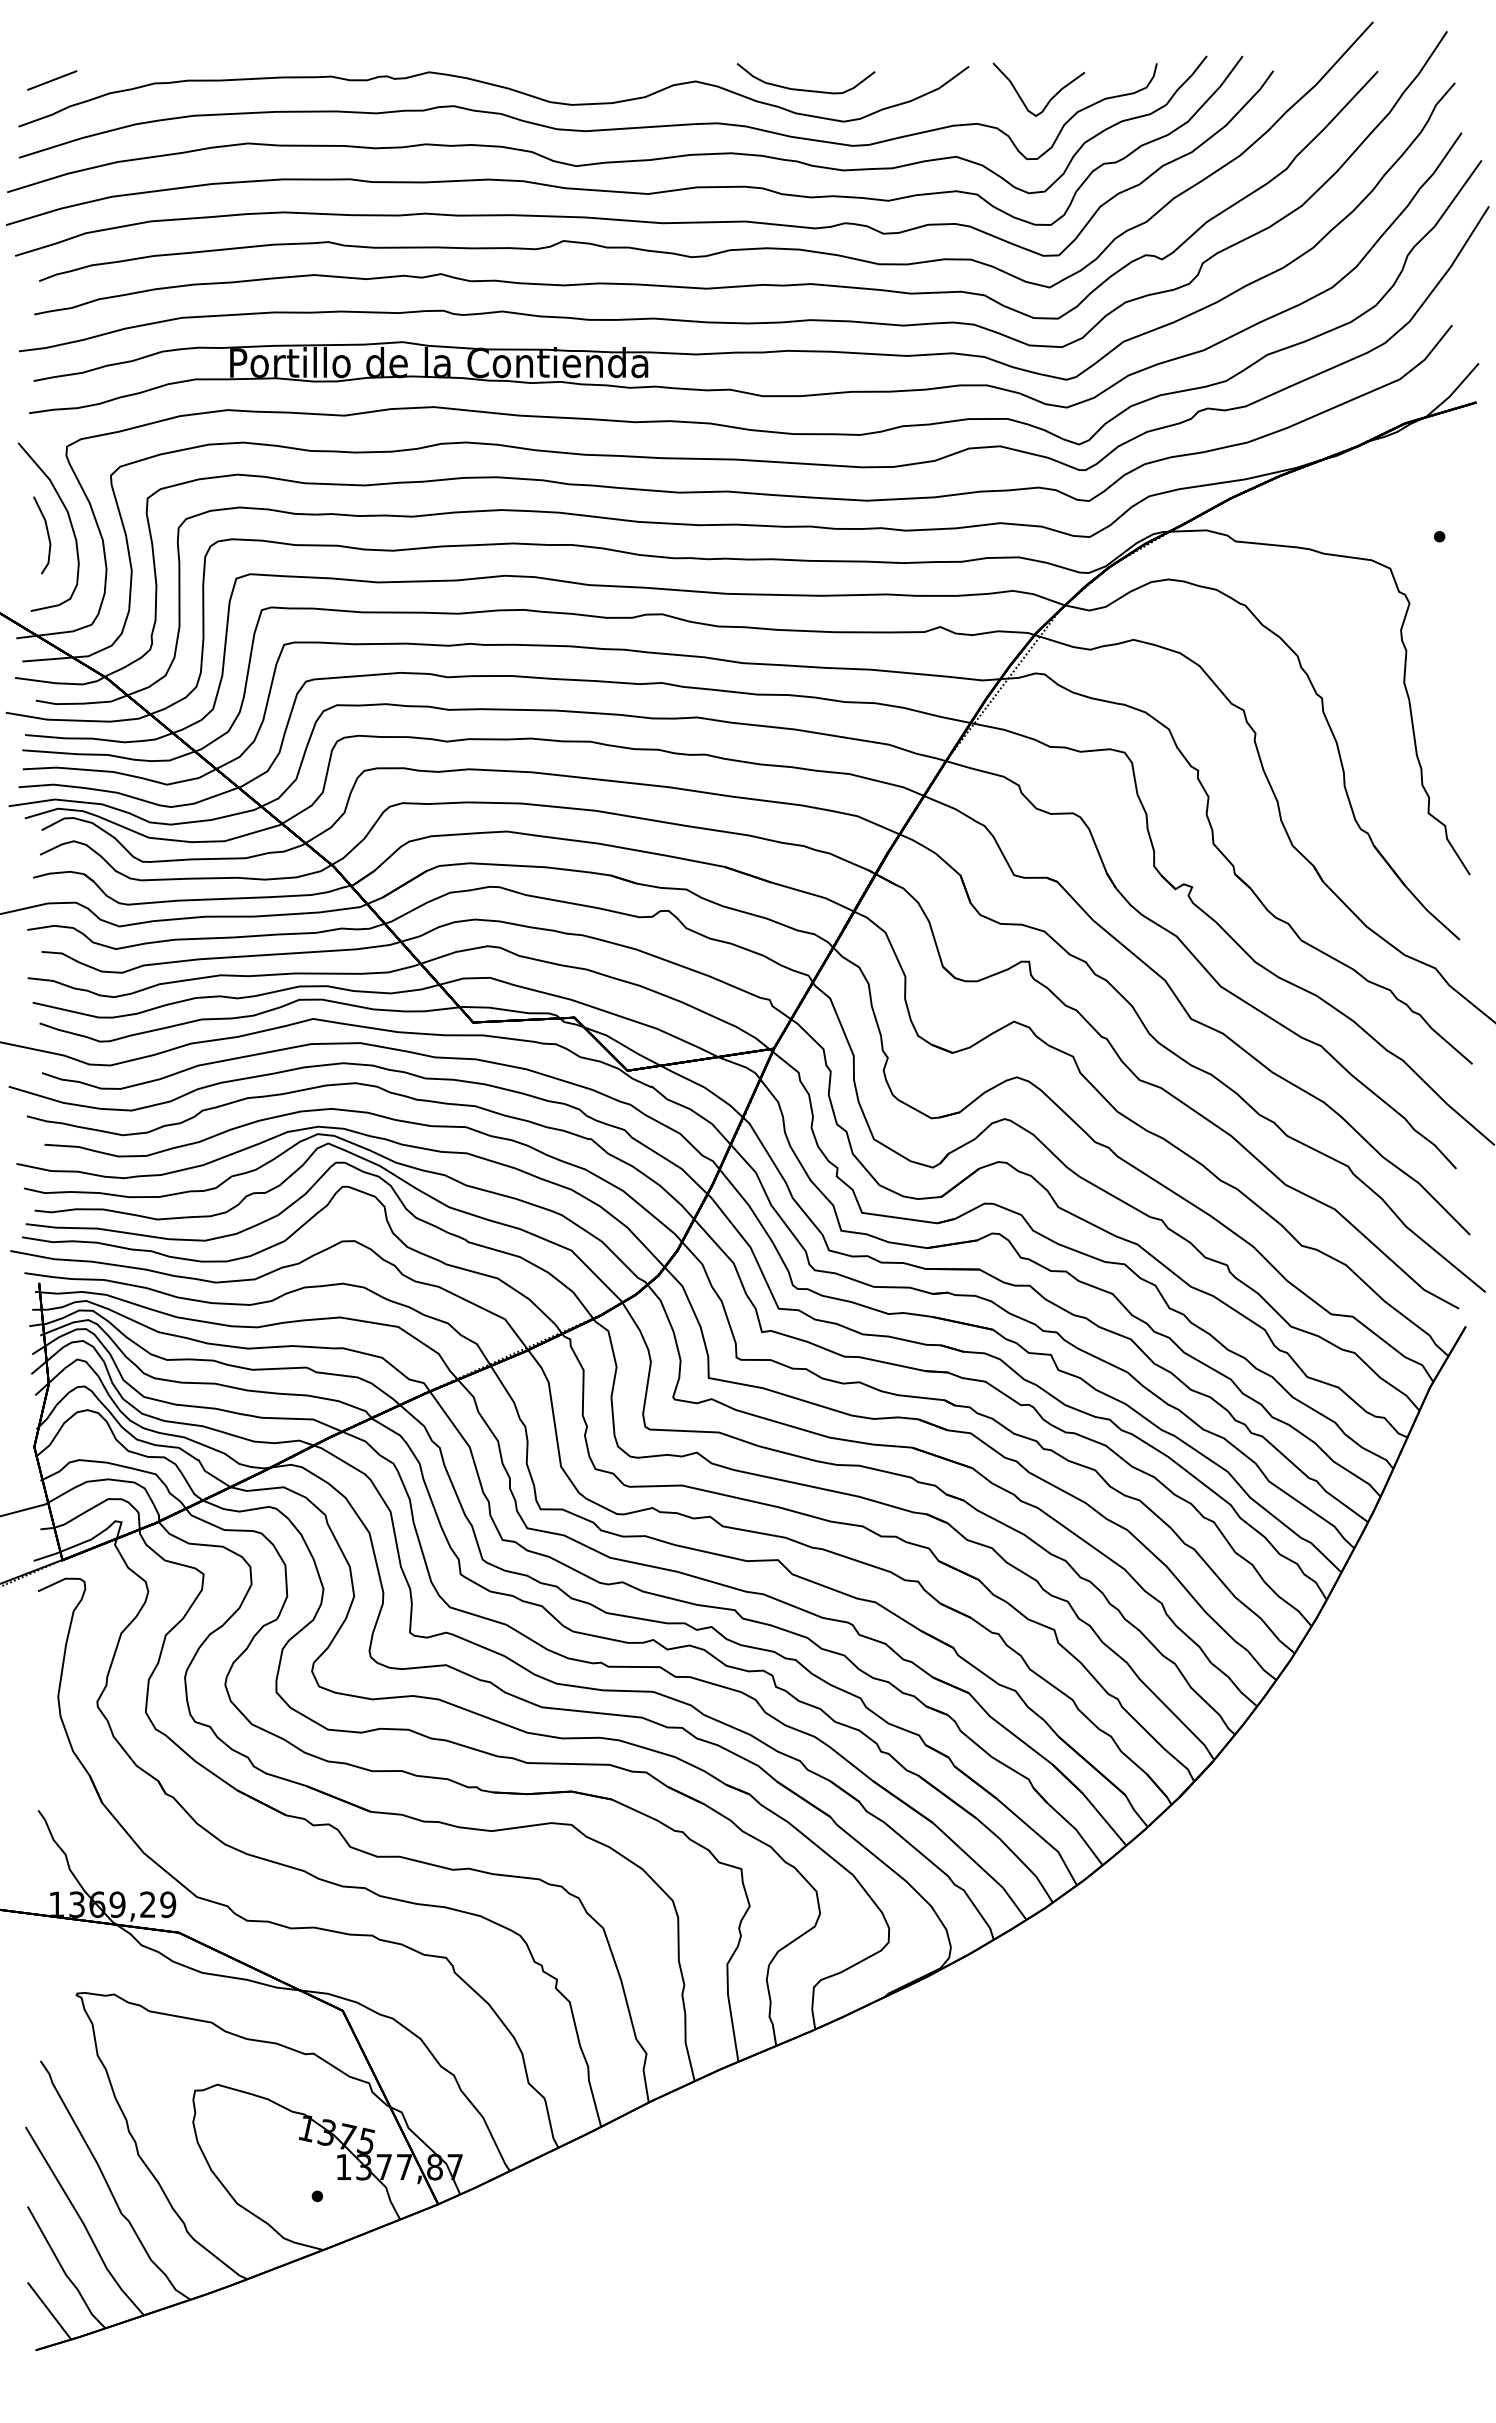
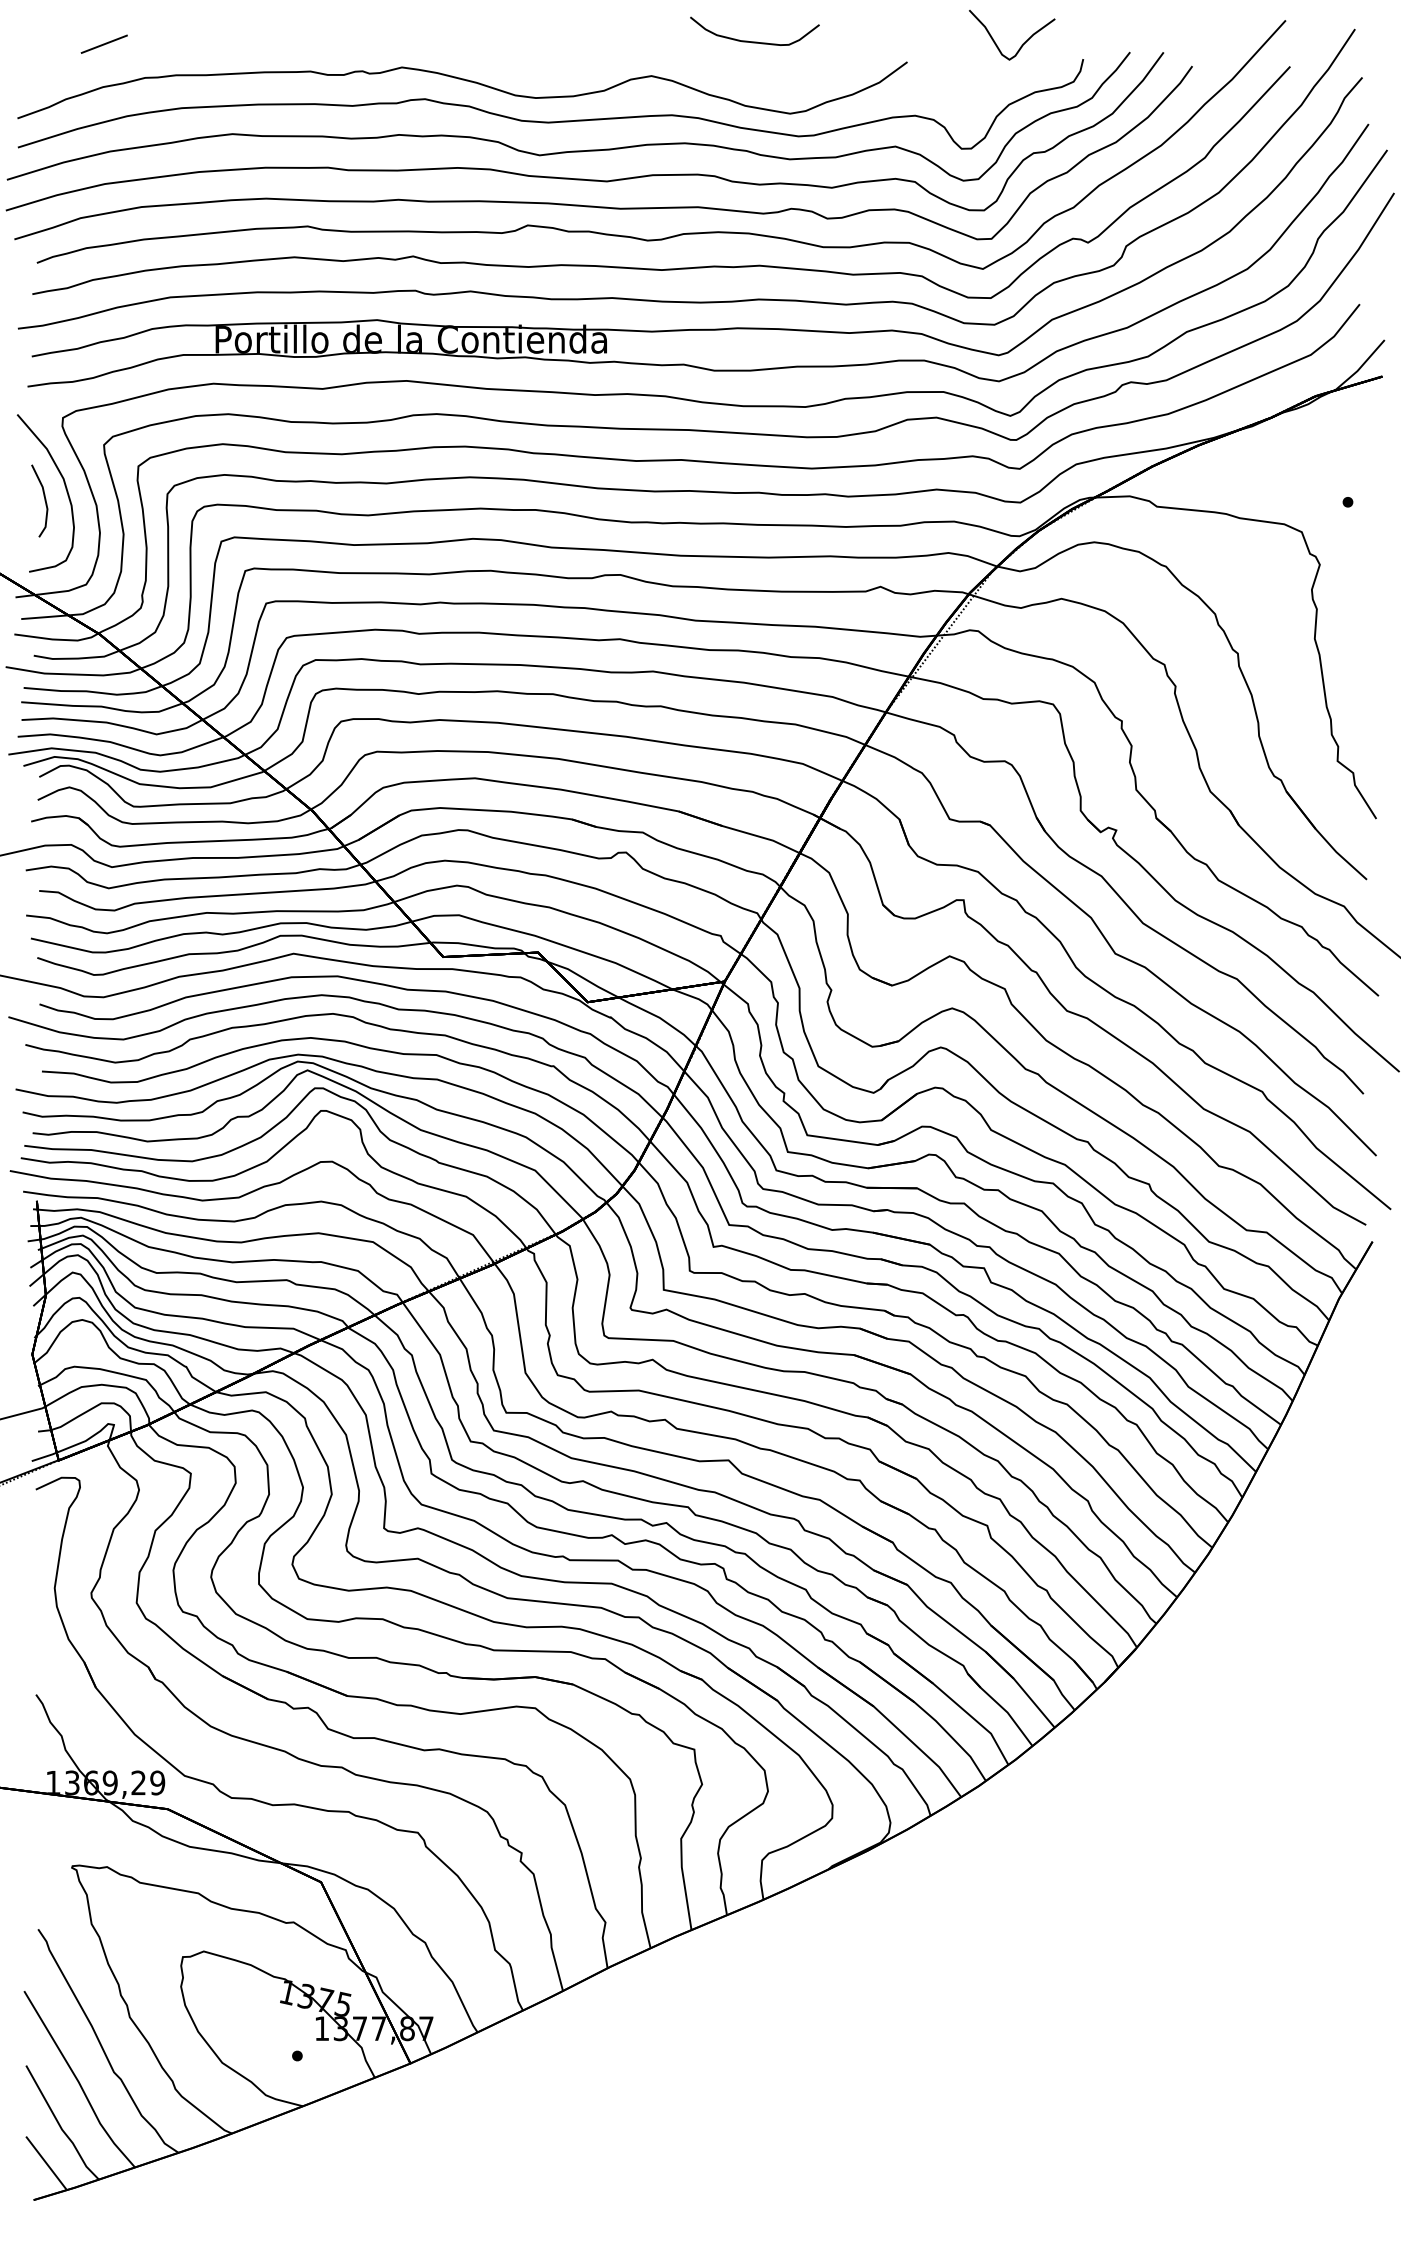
line: (52, 80) -> (104, 44), moved
curve: (805, 89) -> (754, 41), moved
curve: (1049, 99) -> (1022, 44), moved

